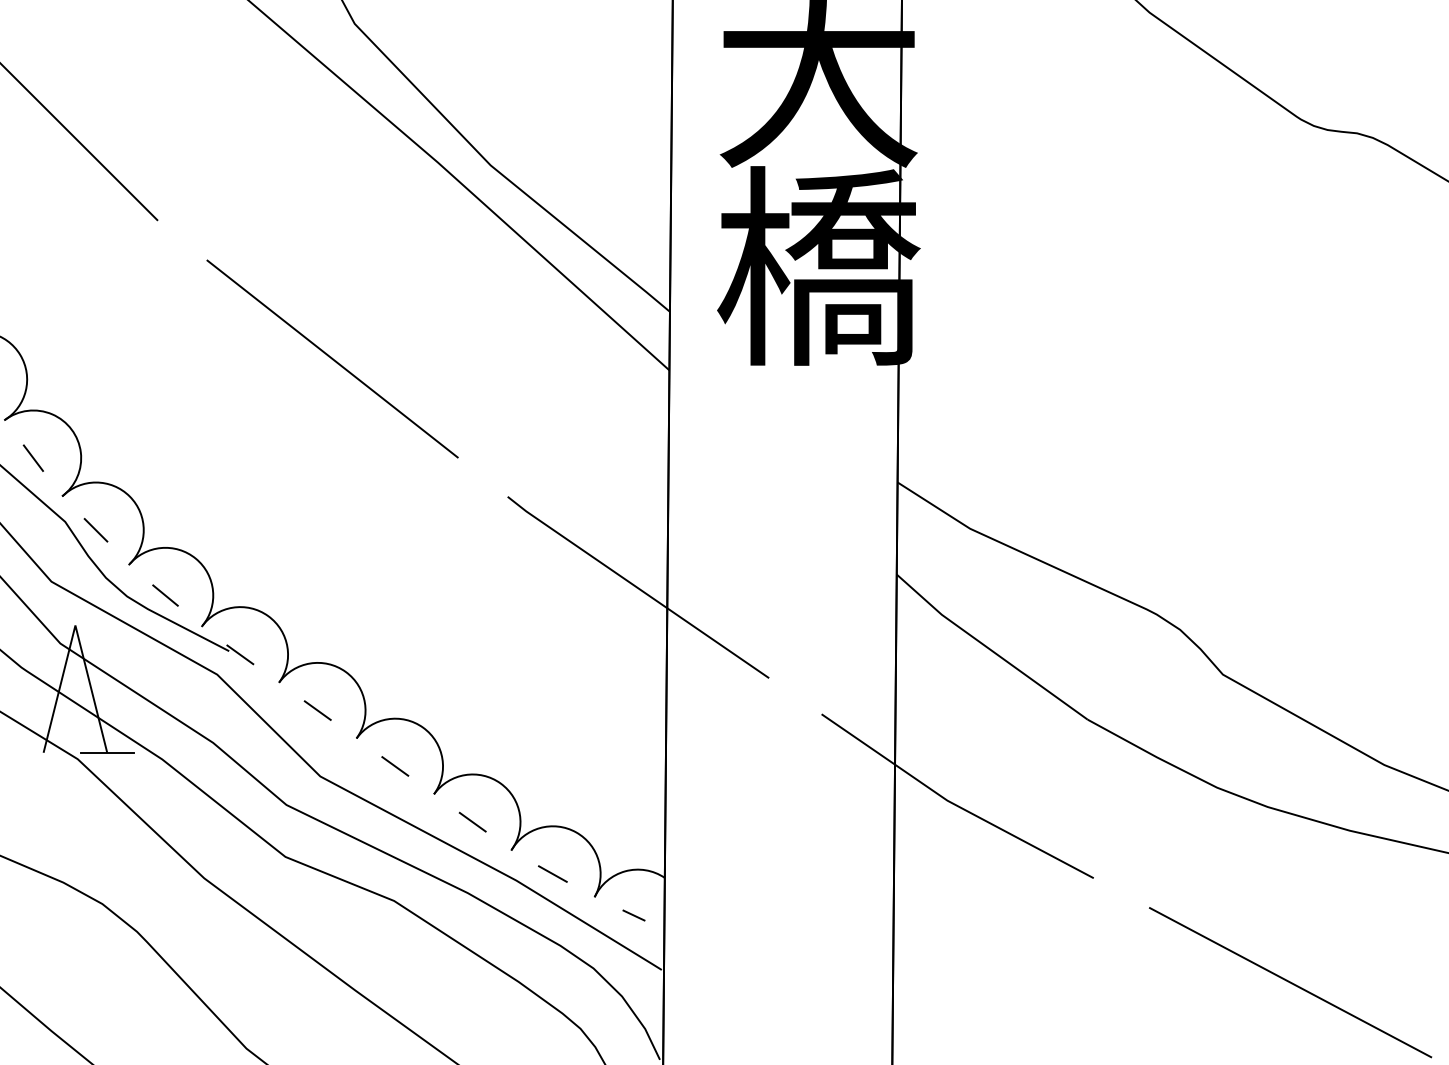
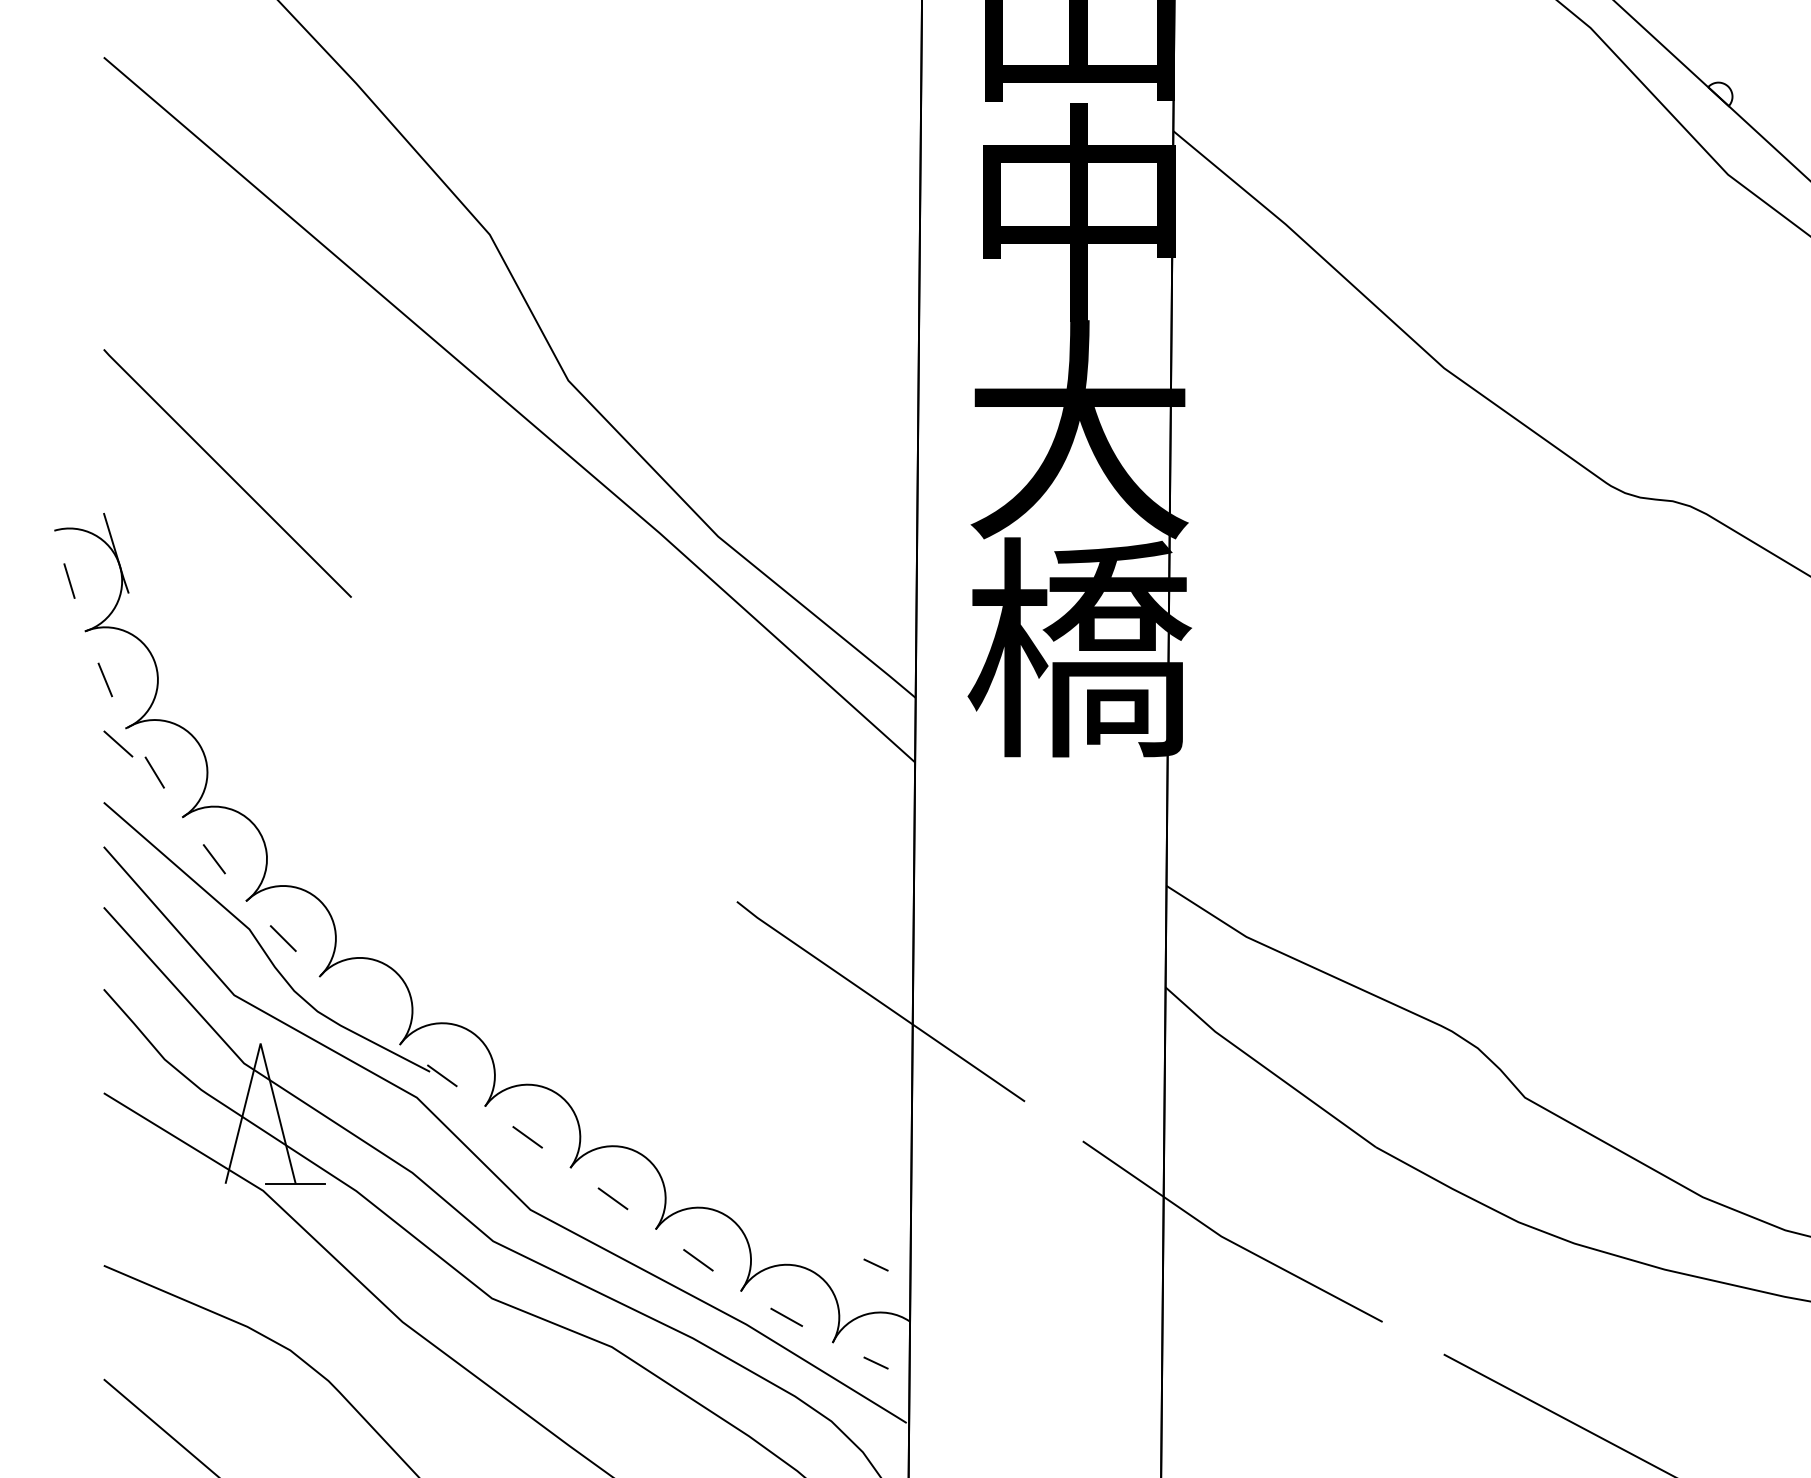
line: (332, 358) -> (543, 749), removed
line: (165, 595) -> (359, 1010), removed
line: (633, 826) -> (875, 1264), added

